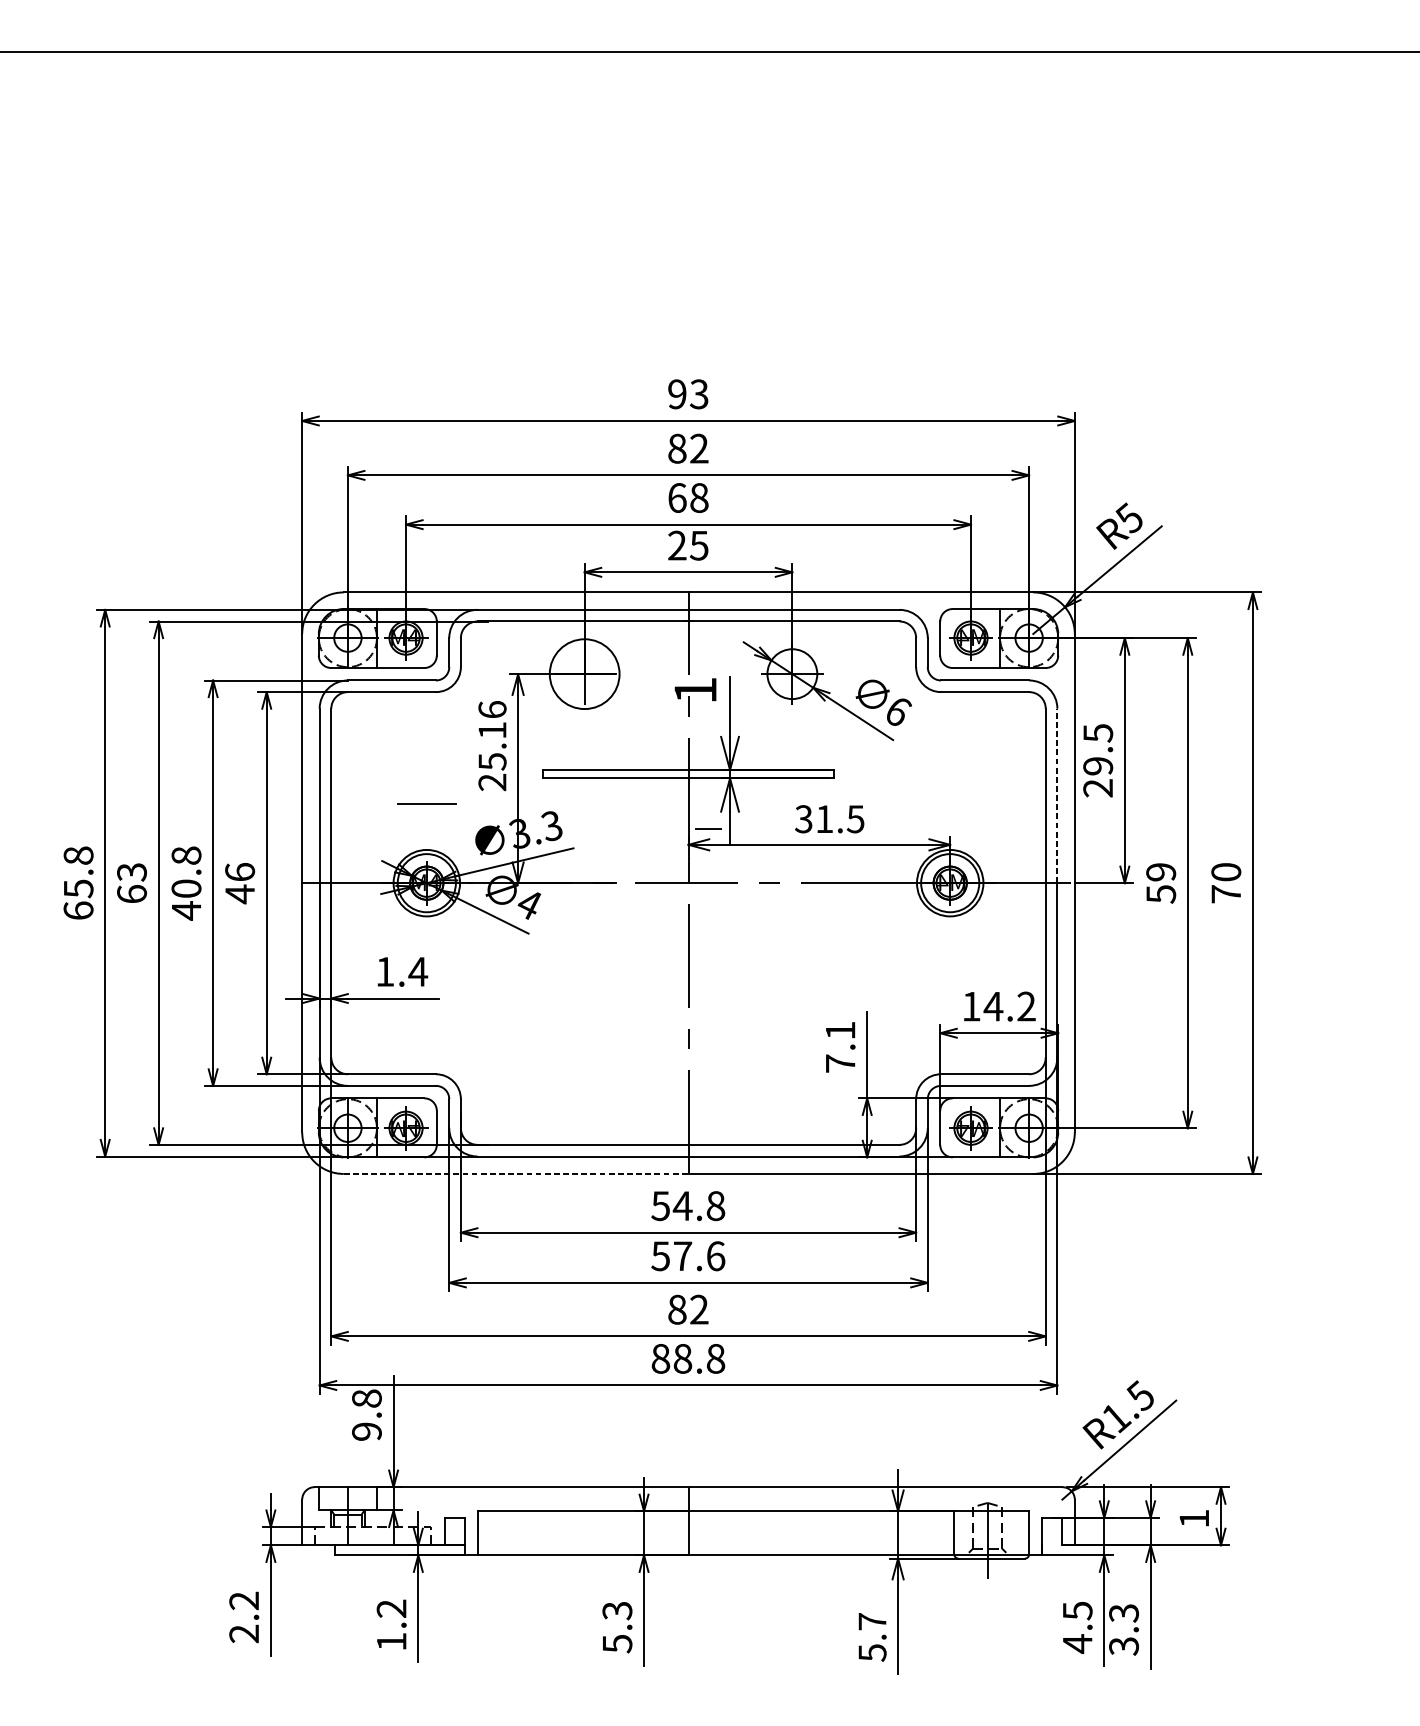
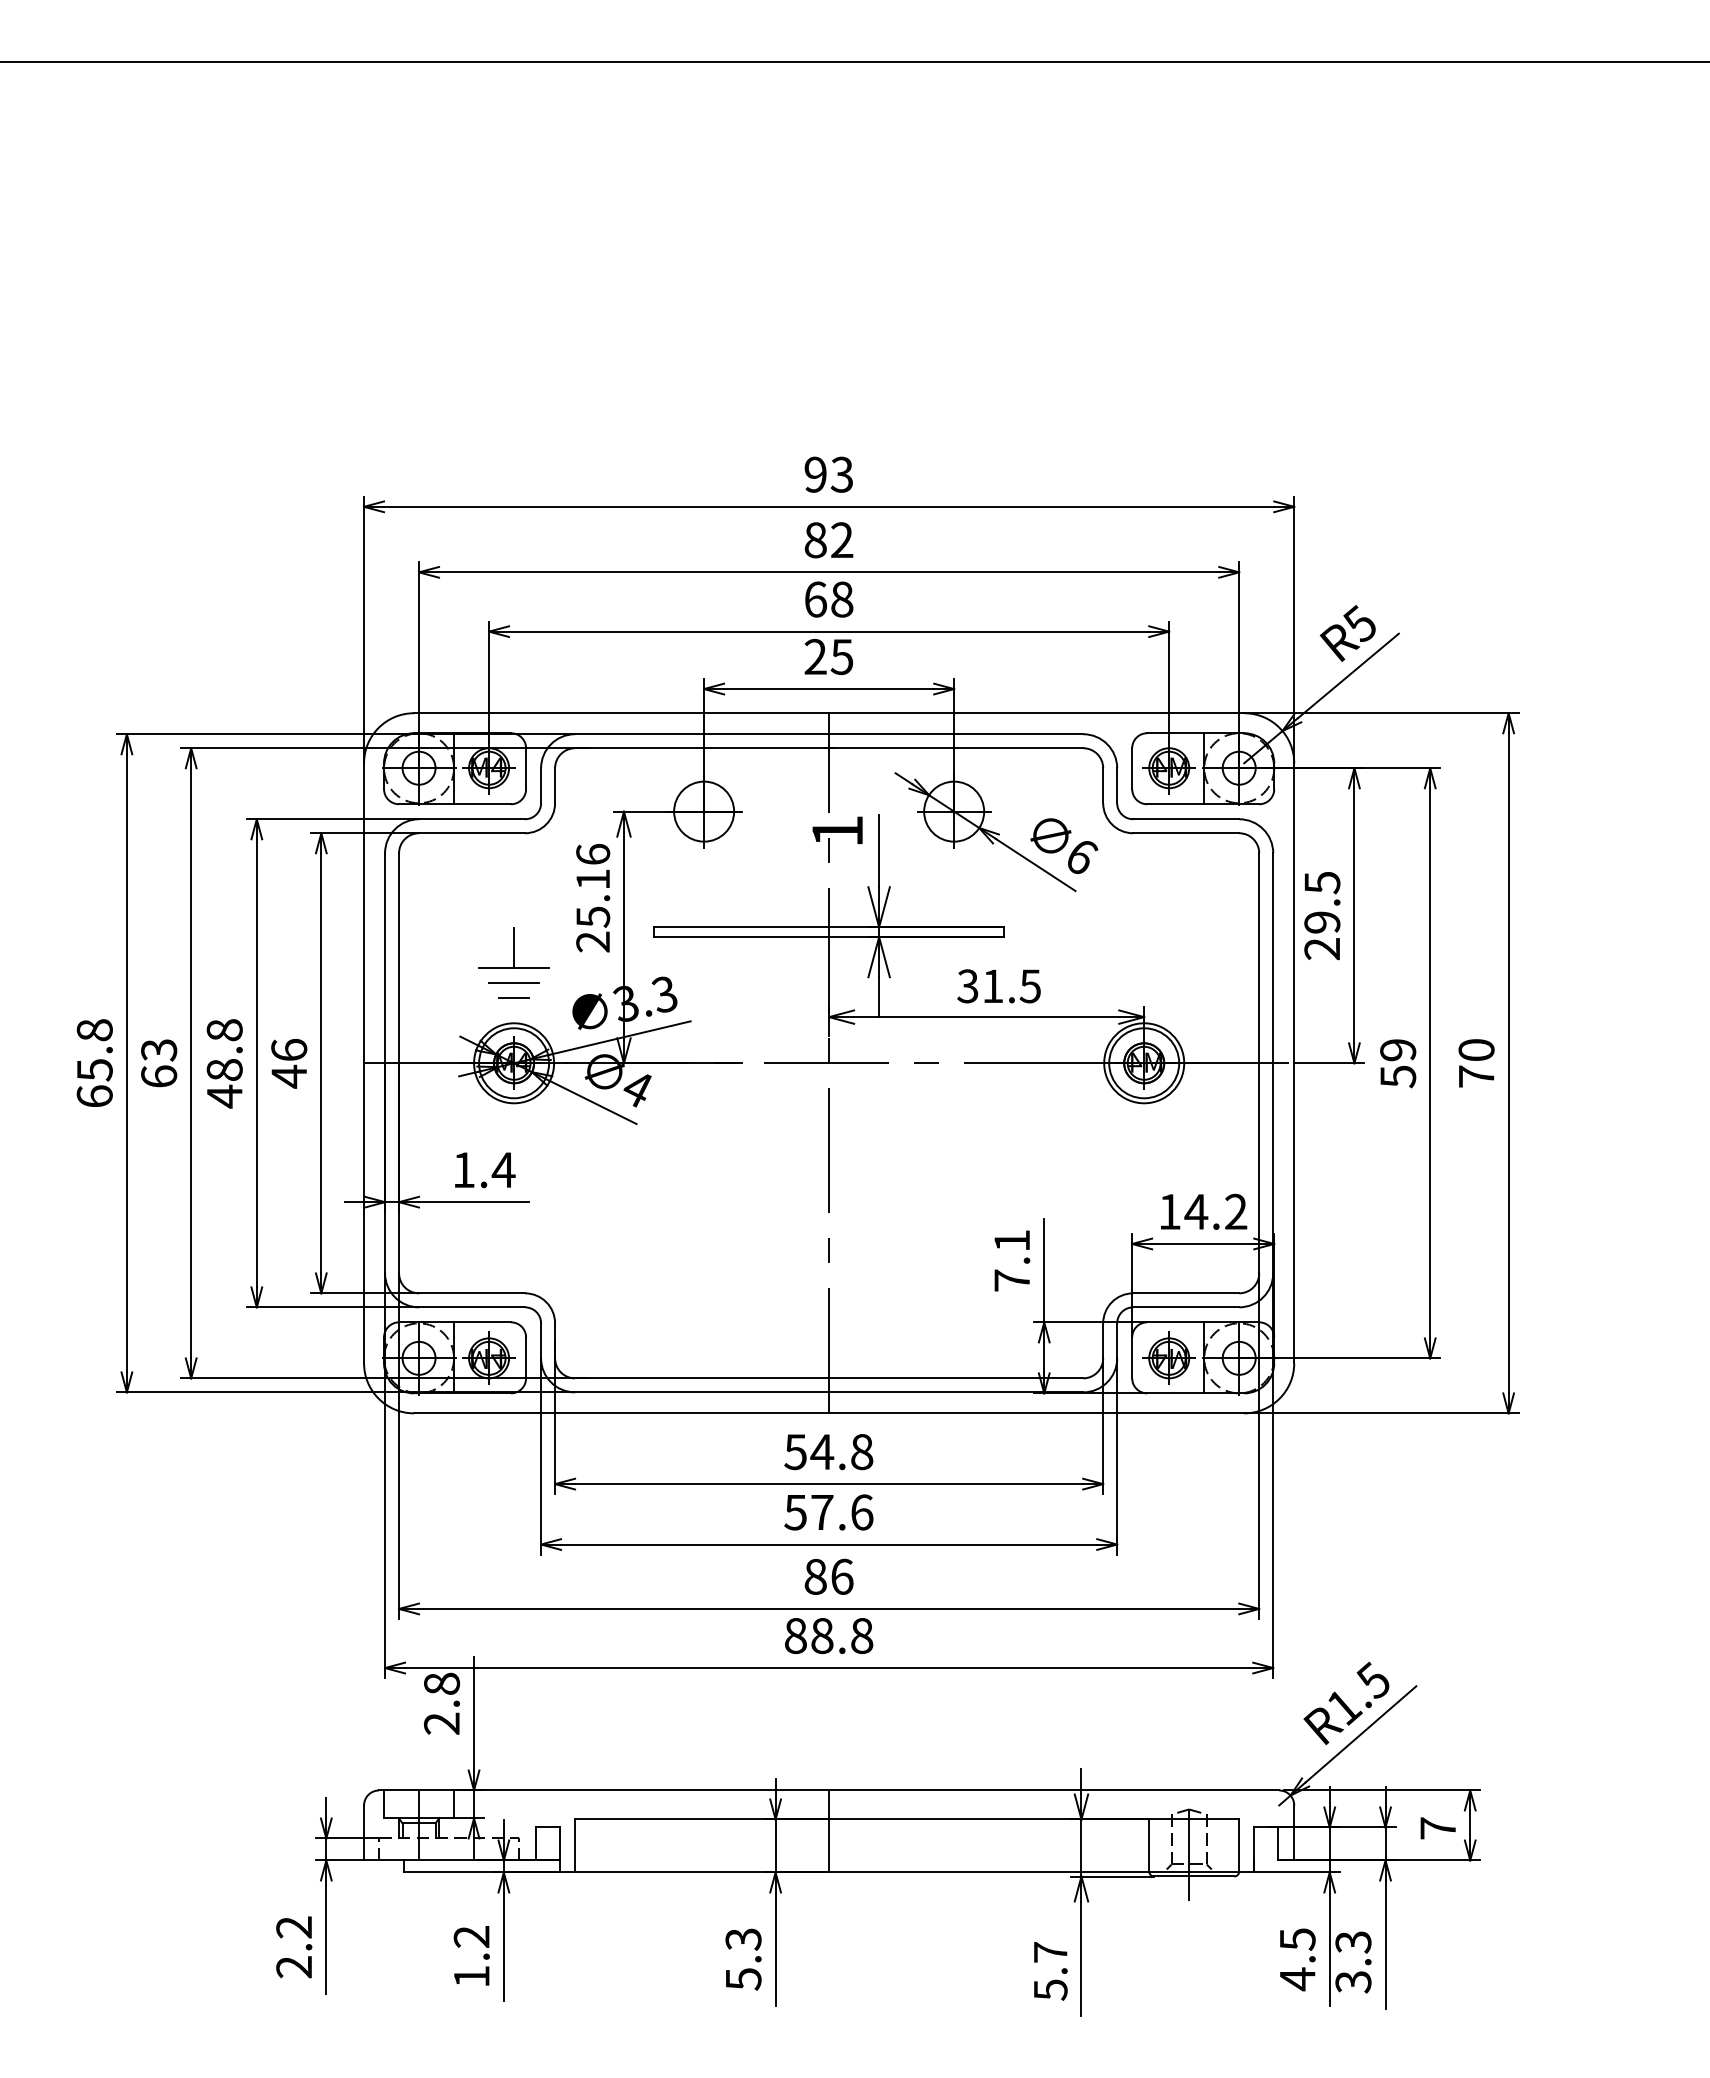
circle: (584, 674) -> (704, 811), size x0.71
line: (427, 787) -> (514, 948), added
line: (1057, 795) -> (1273, 957), dashed -> solid
line: (427, 816) -> (514, 983), added
line: (707, 828) -> (513, 997), moved
text: (186, 888) -> (224, 1069), 40.8 -> 48.8
line: (516, 1174) -> (621, 1413), dashed -> solid
text: (699, 1309) -> (842, 1576), 82 -> 86
text: (367, 1431) -> (442, 1723), 9.8 -> 2.8
text: (1193, 1518) -> (1437, 1828), 1 -> 7

